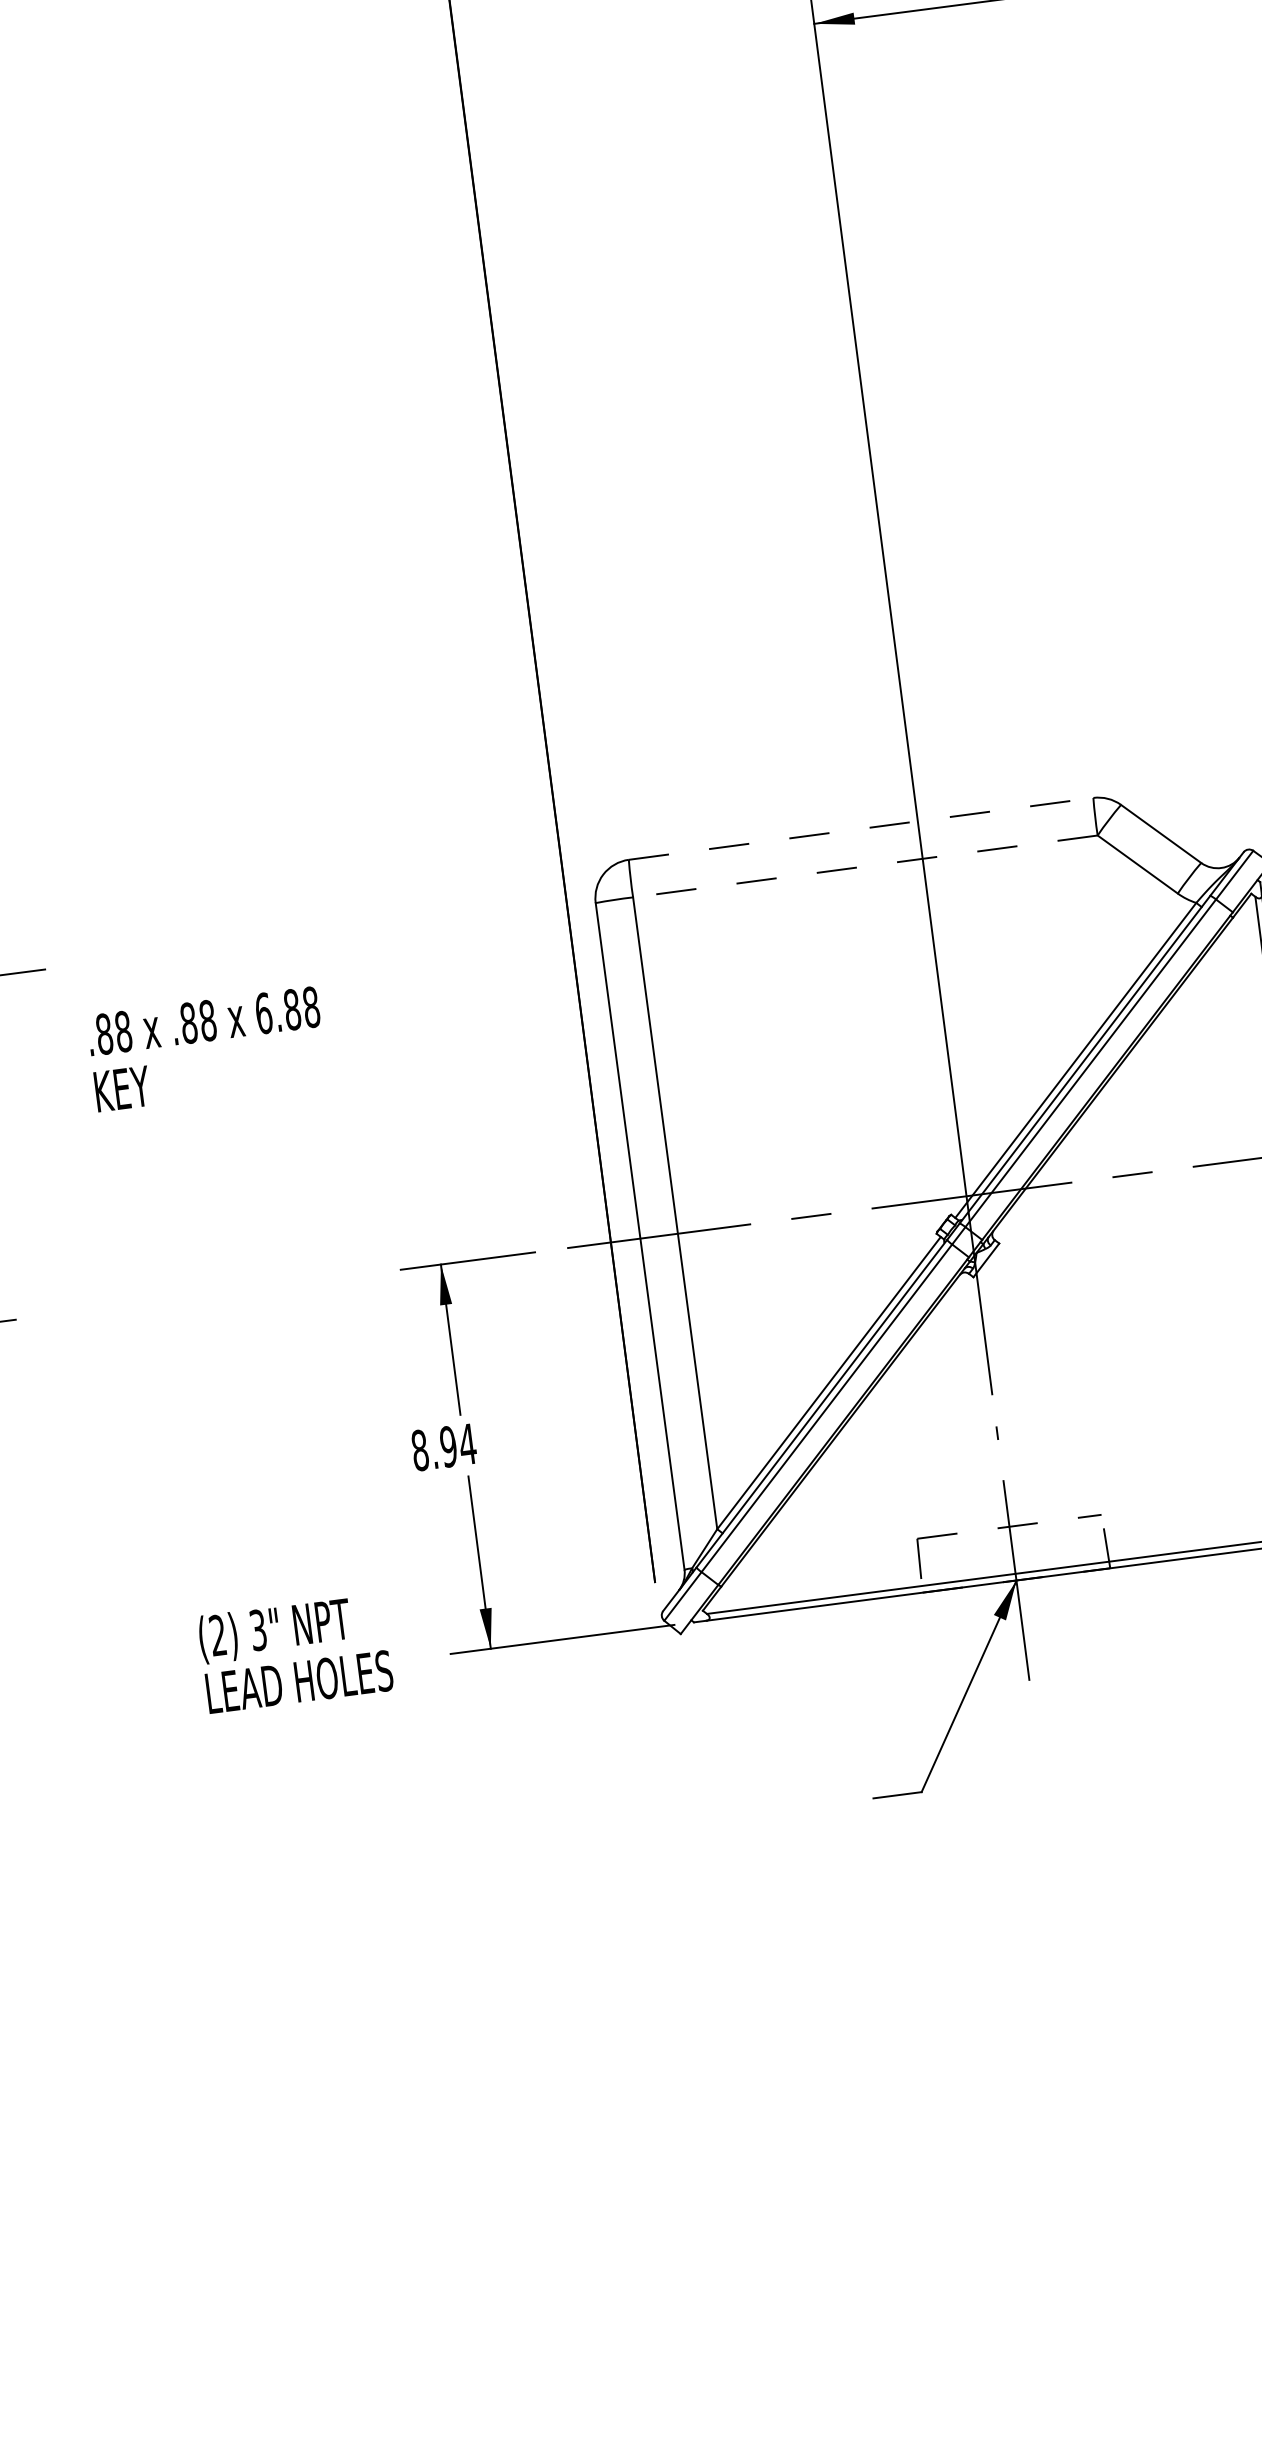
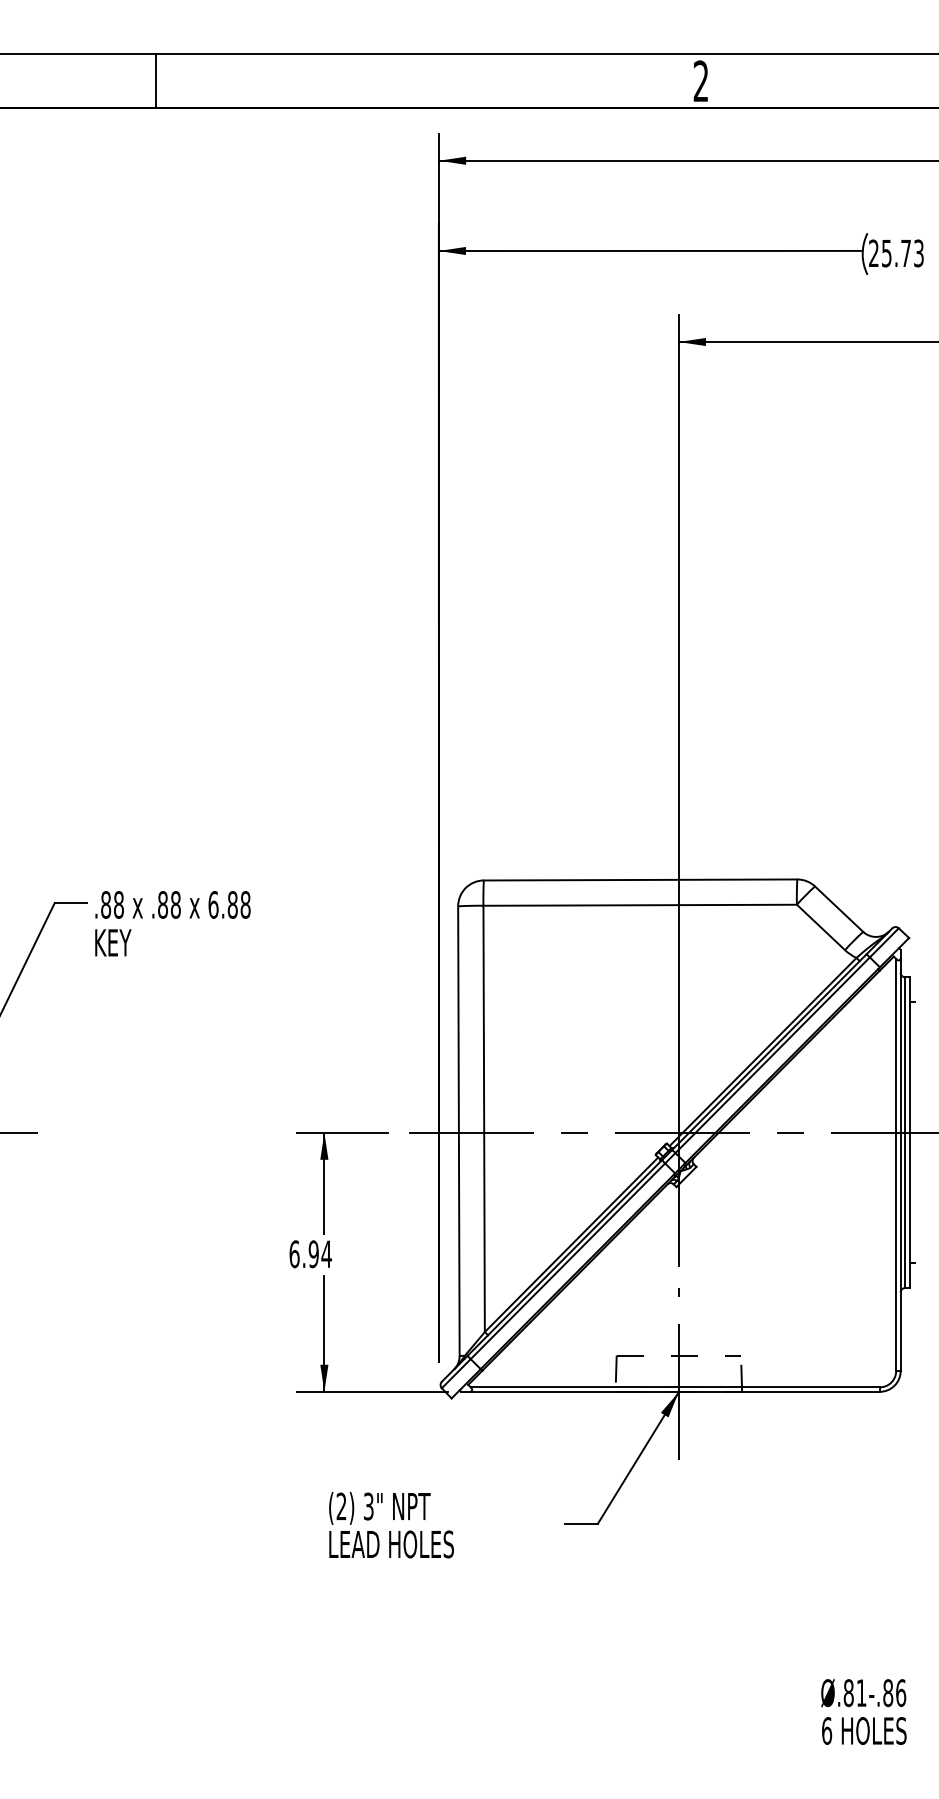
line: (860, 828) -> (640, 879), dashed -> solid
line: (865, 866) -> (640, 905), dashed -> solid
text: (206, 1048) -> (172, 923), moved
text: (420, 1450) -> (294, 1254), 8.94 -> 6.94
text: (295, 1653) -> (391, 1525), moved

